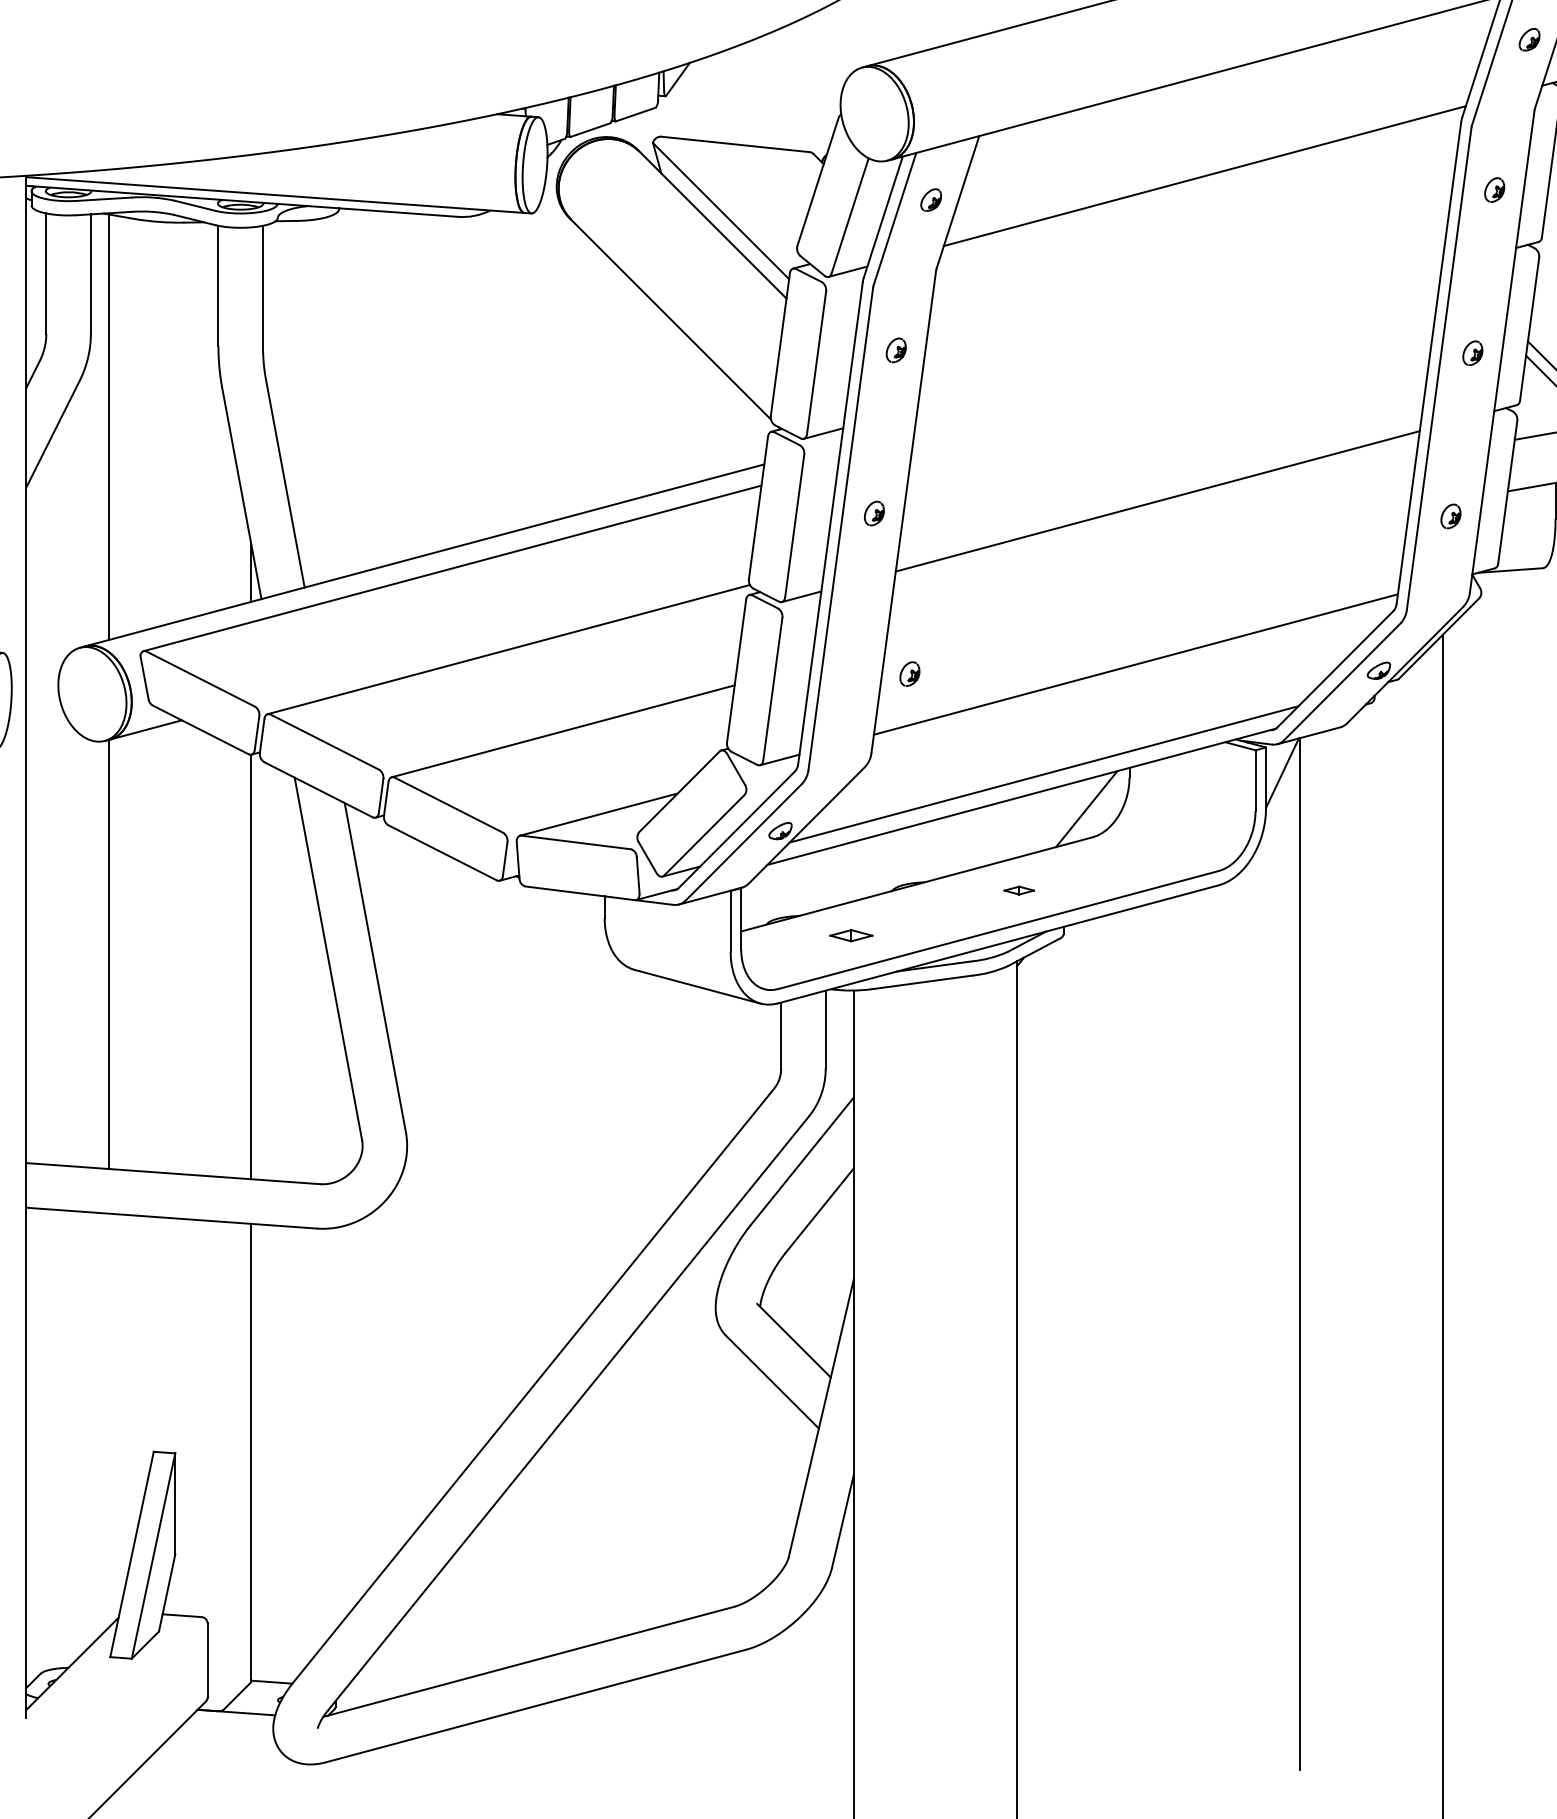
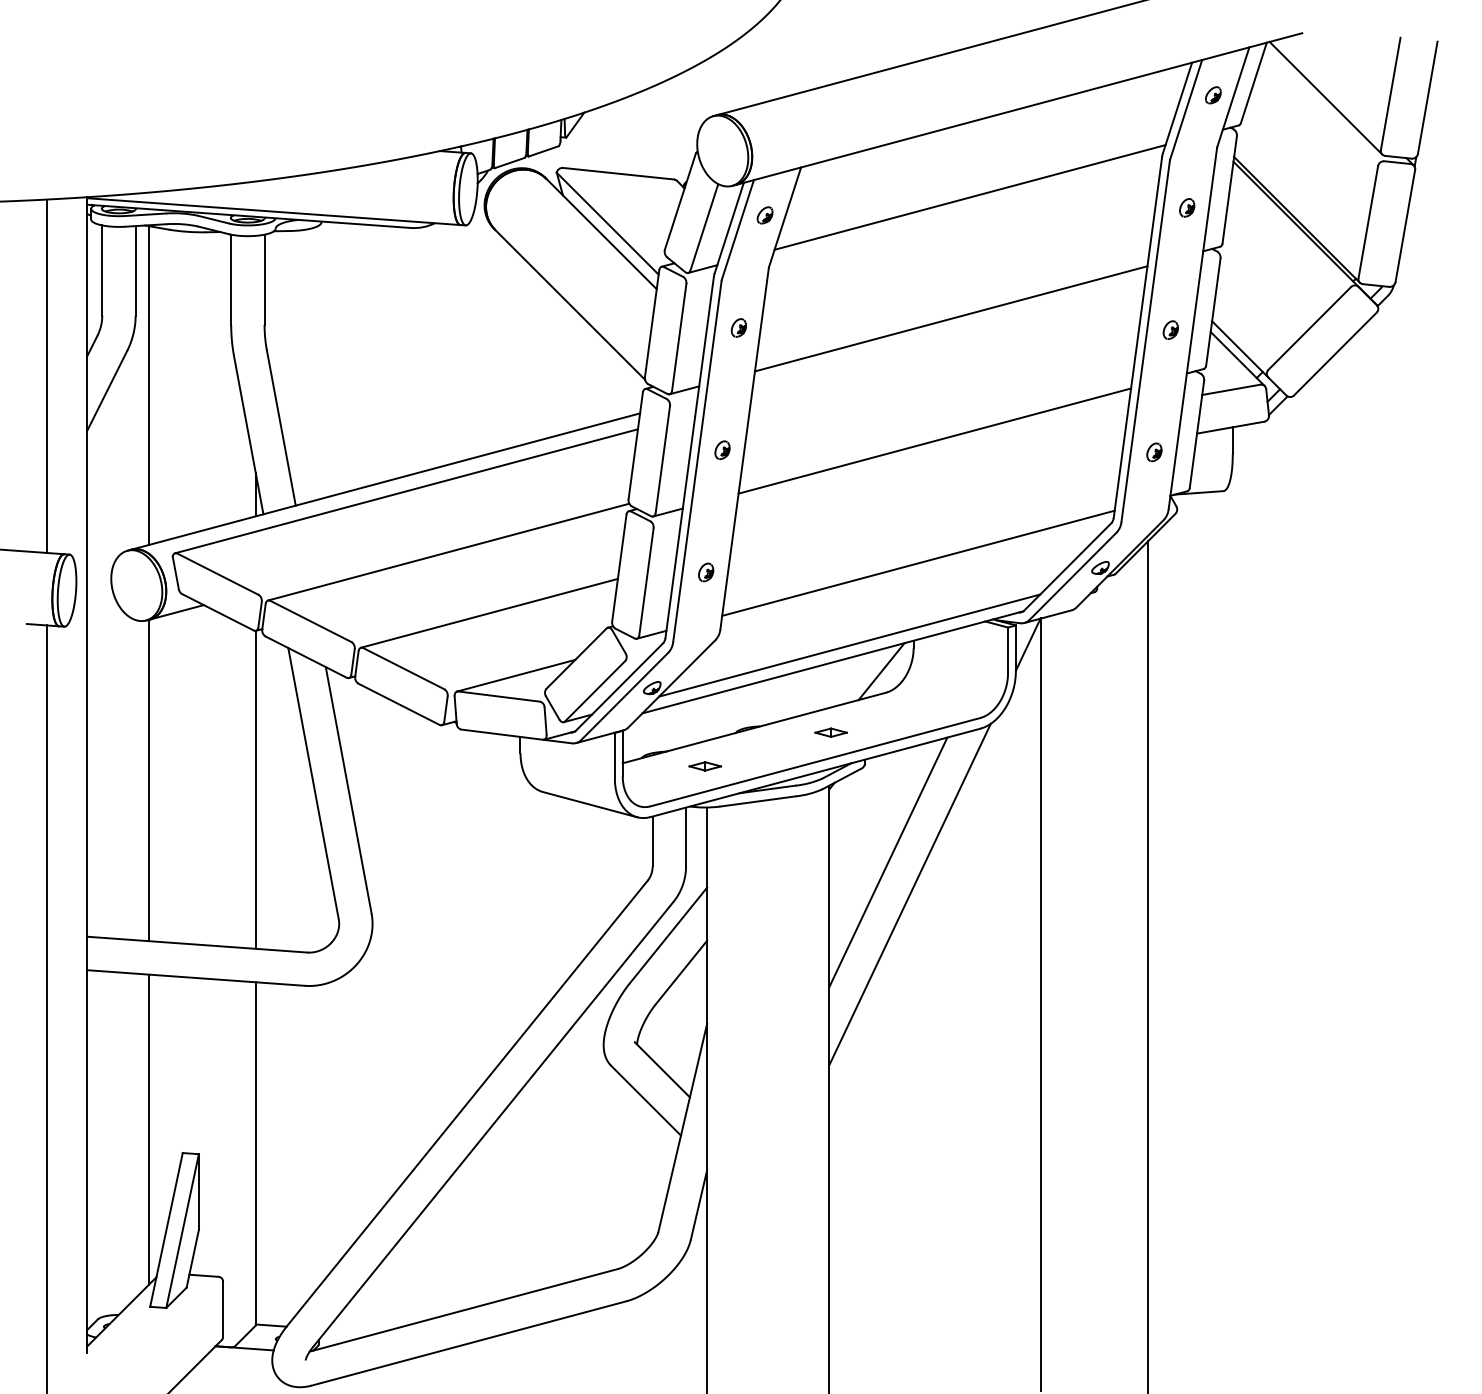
line: (1178, 337) -> (950, 318), added
part: (910, 674) -> (706, 572), moved
part: (1018, 890) -> (830, 732), size x1.43
line: (1095, 1063) -> (888, 862), added
line: (1123, 1106) -> (909, 894), added
line: (108, 1420) -> (148, 1129), added

